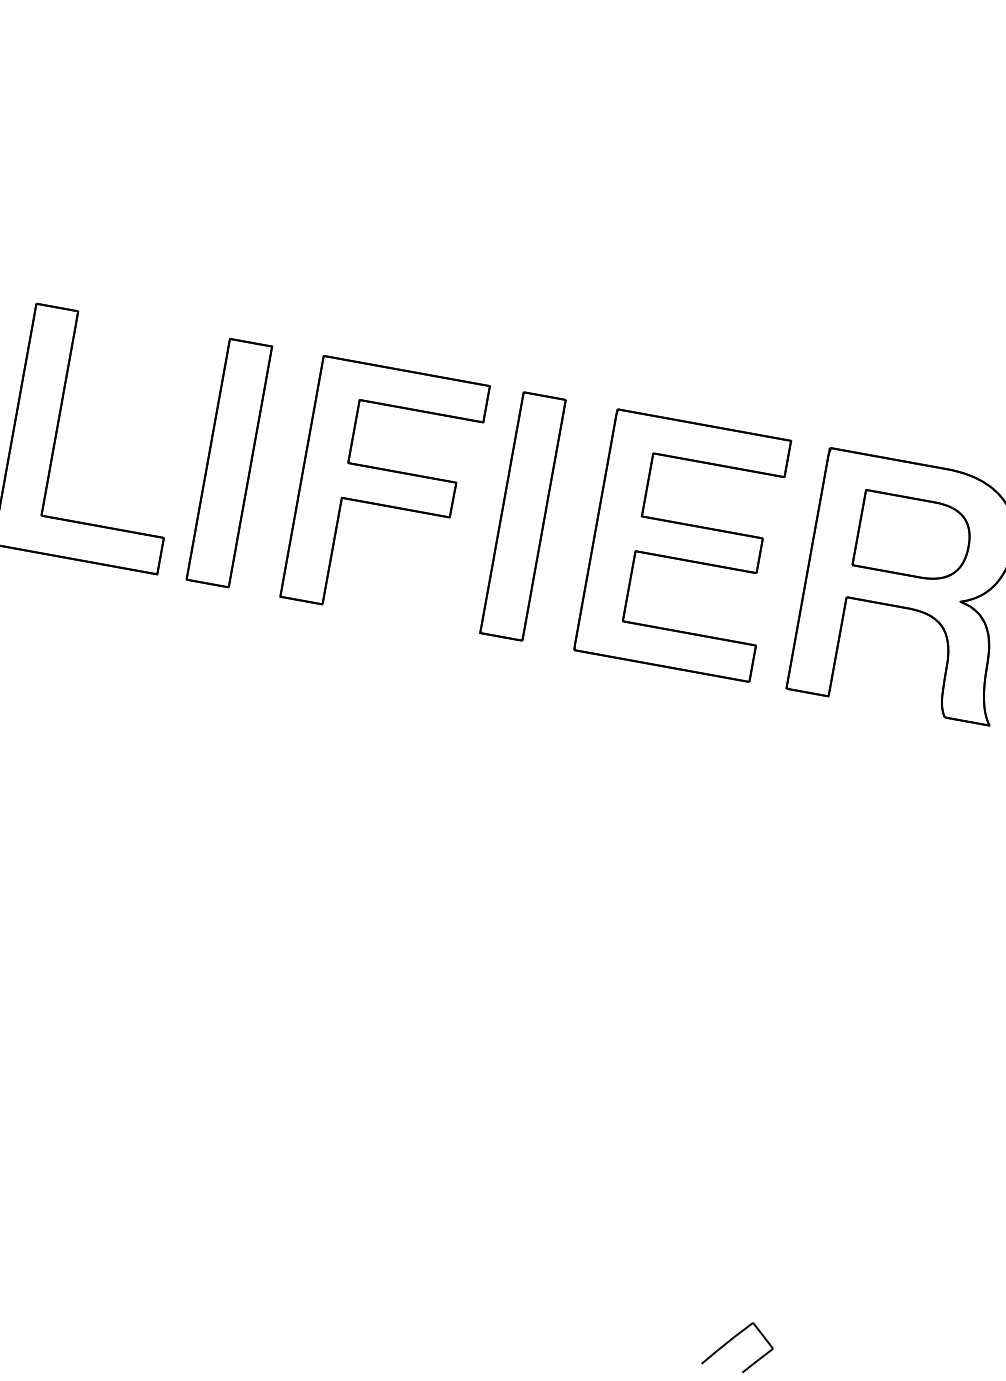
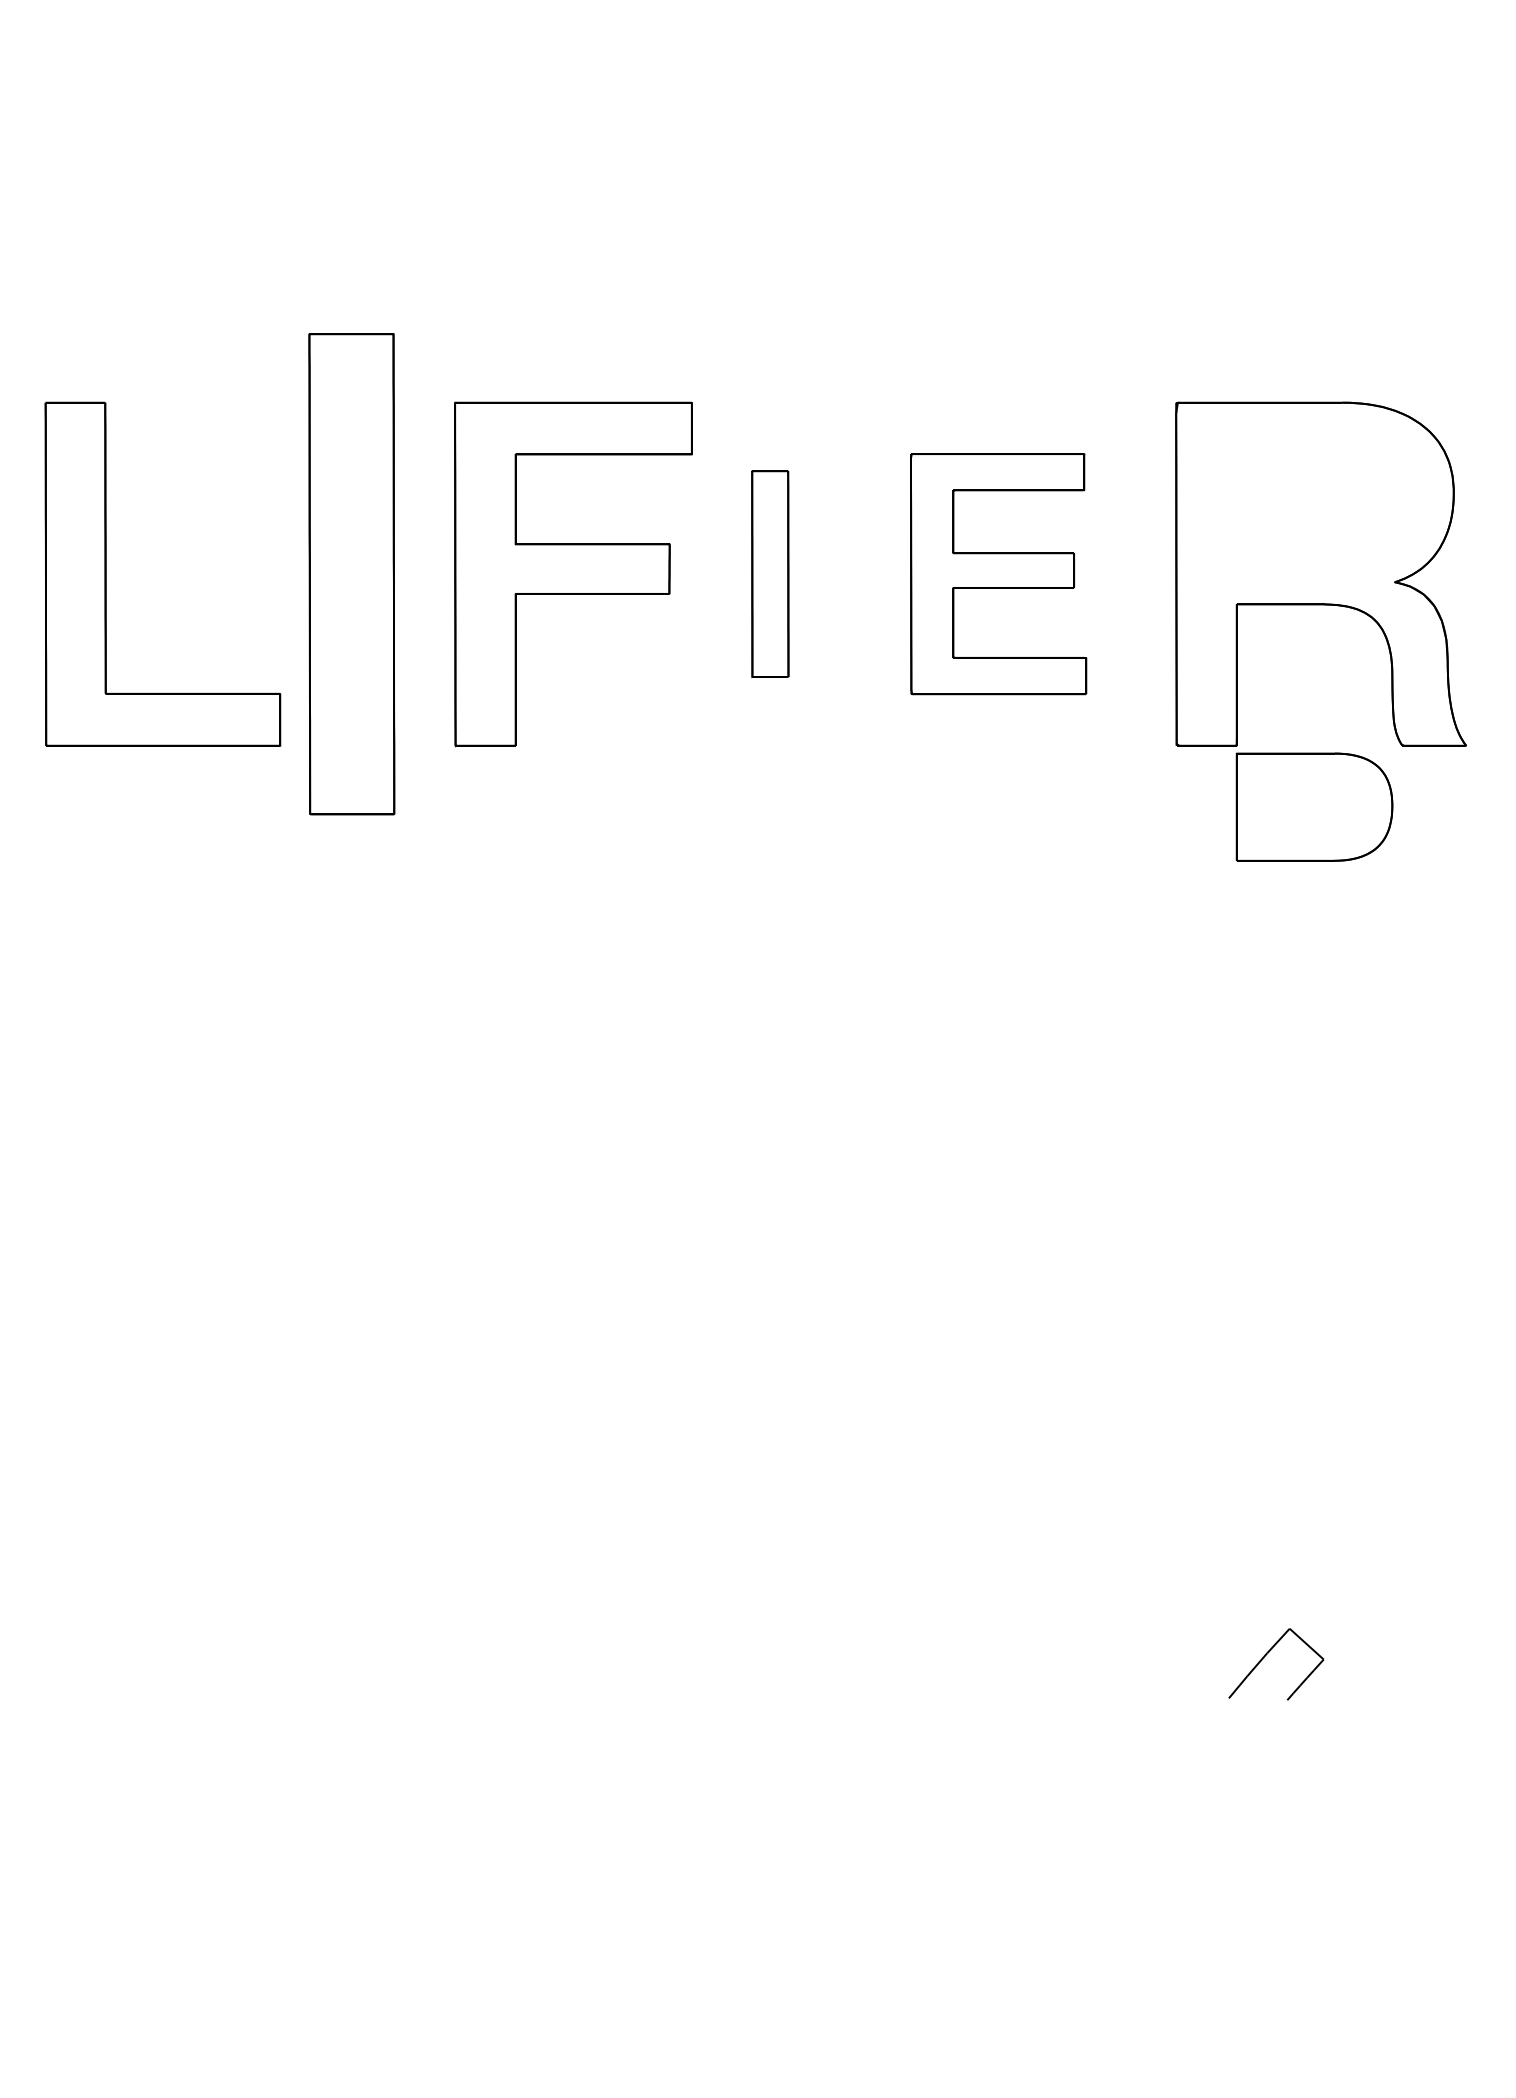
part: (229, 462) -> (351, 573), size x1.4
part: (523, 516) -> (770, 573), size x0.6
part: (913, 536) -> (1314, 806), moved
part: (683, 545) -> (998, 573), size x0.7

